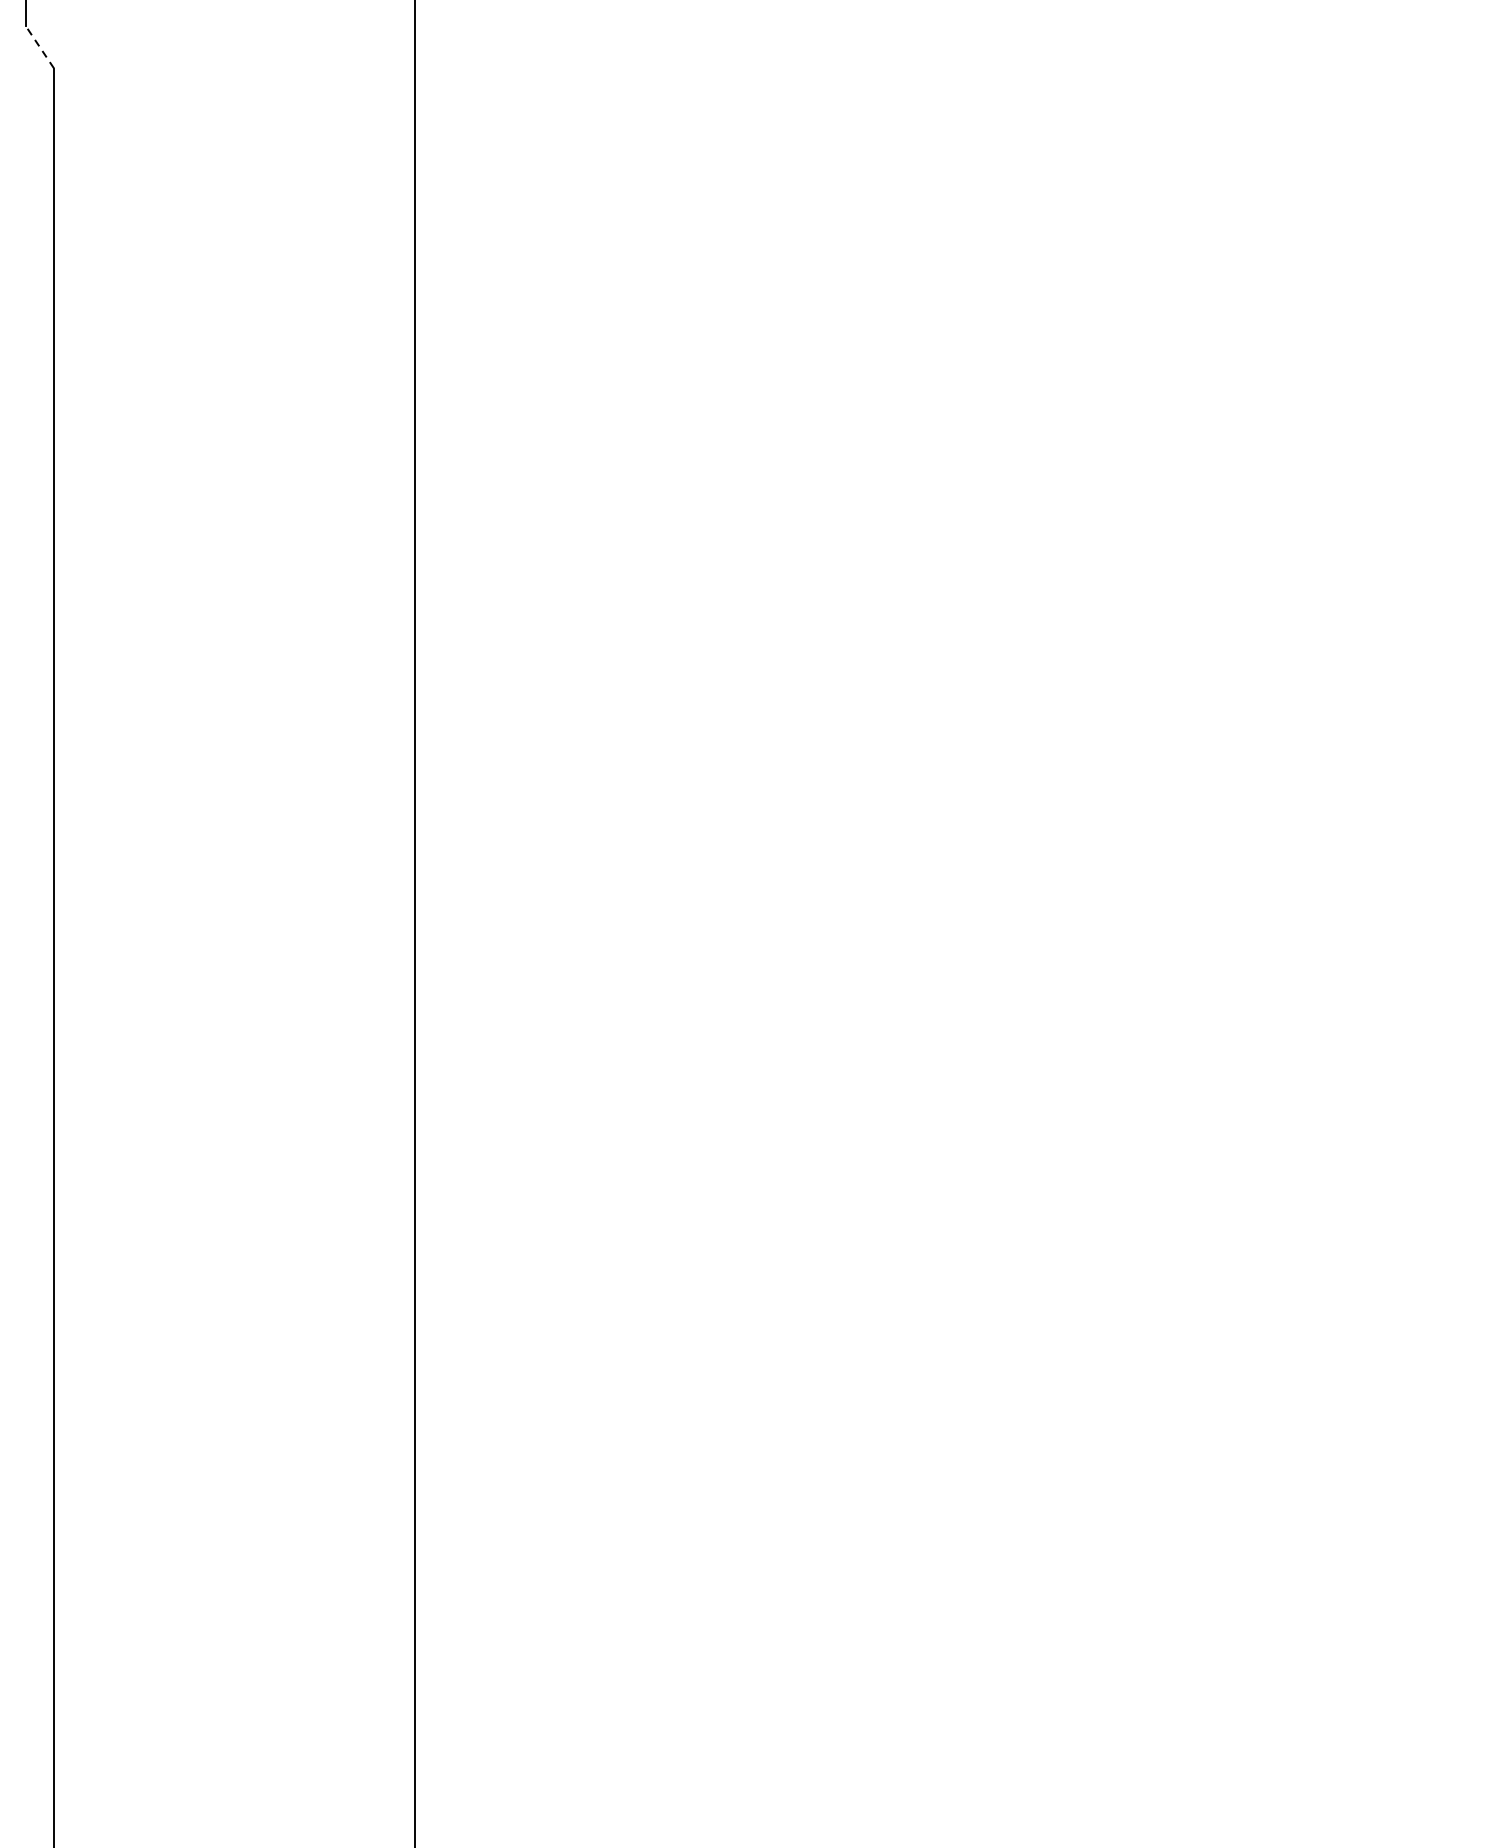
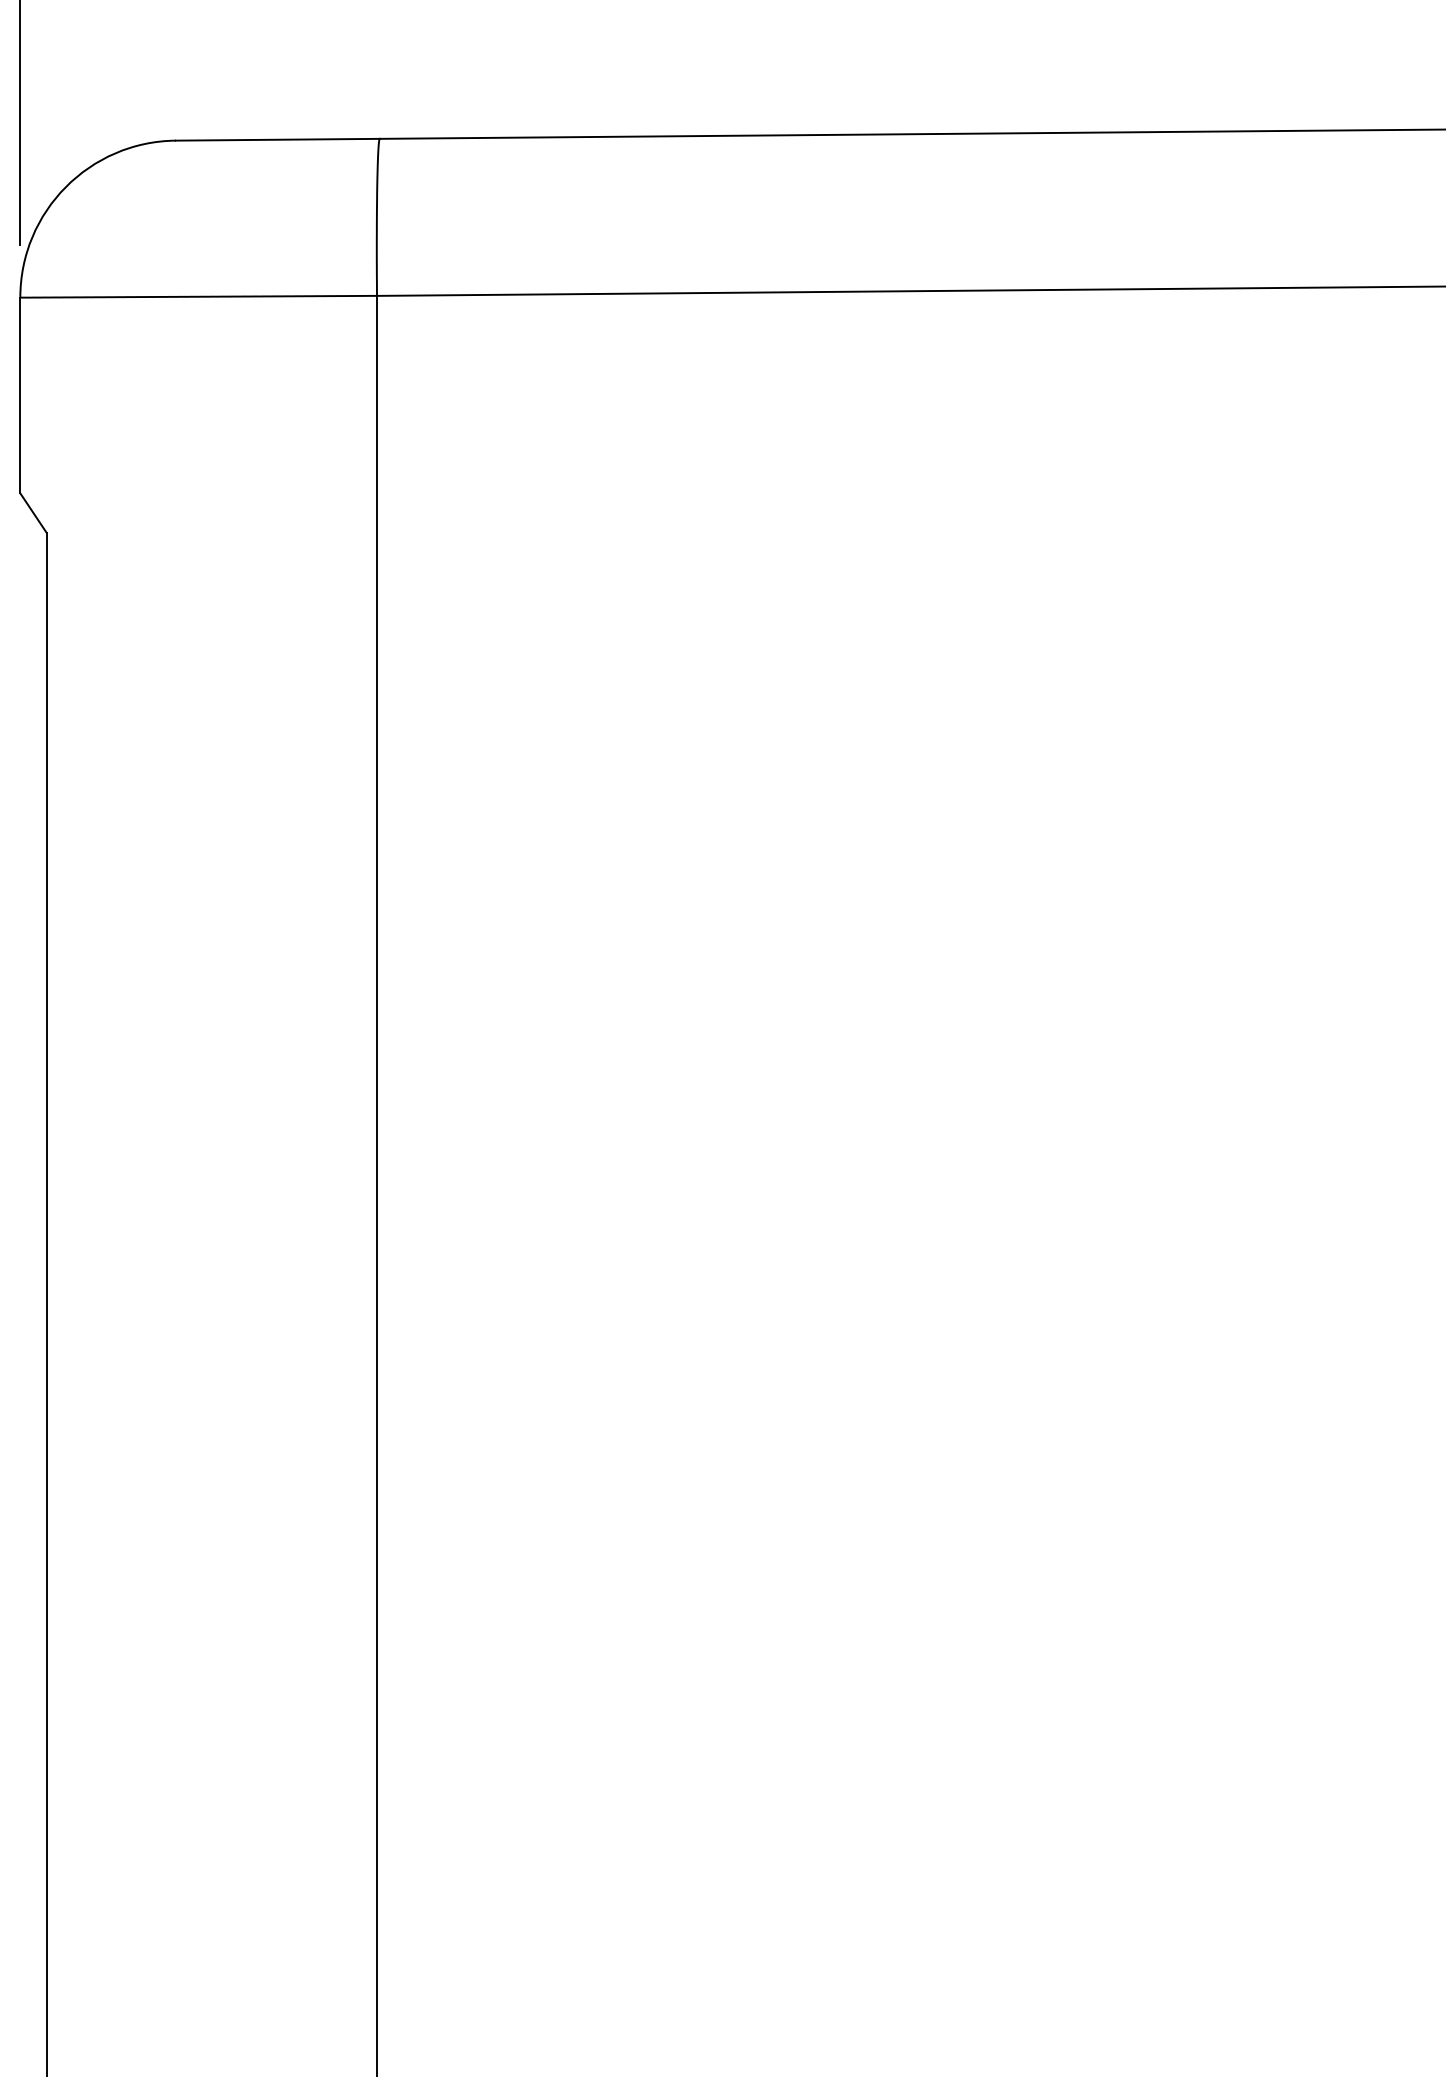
line: (39, 46) -> (33, 512), dashed -> solid

